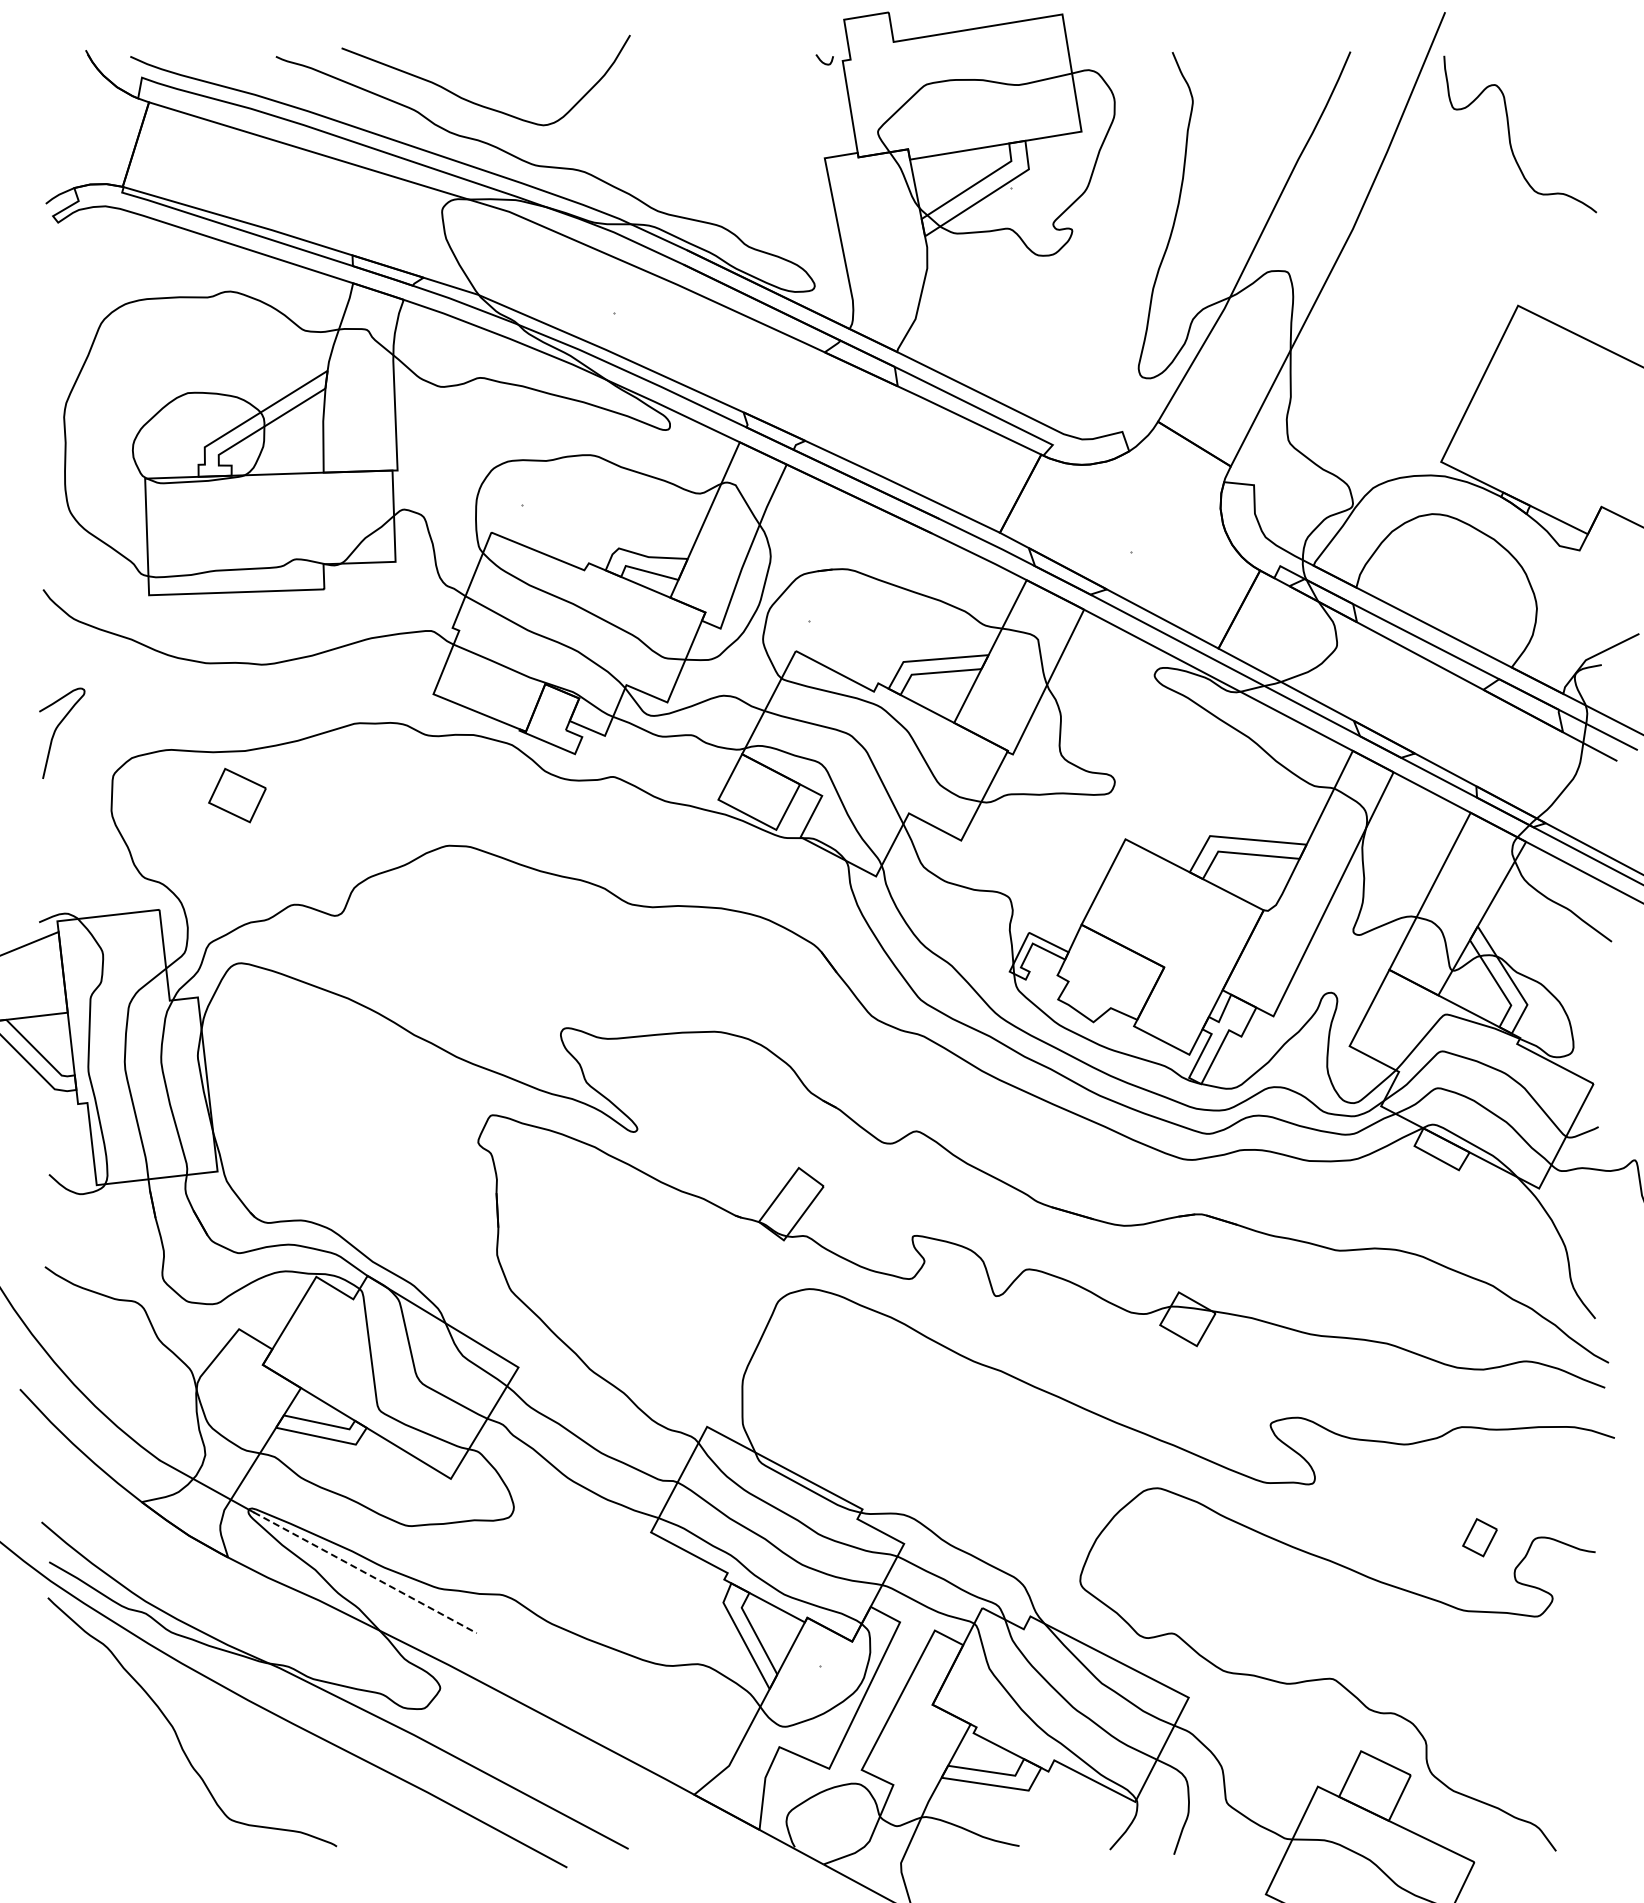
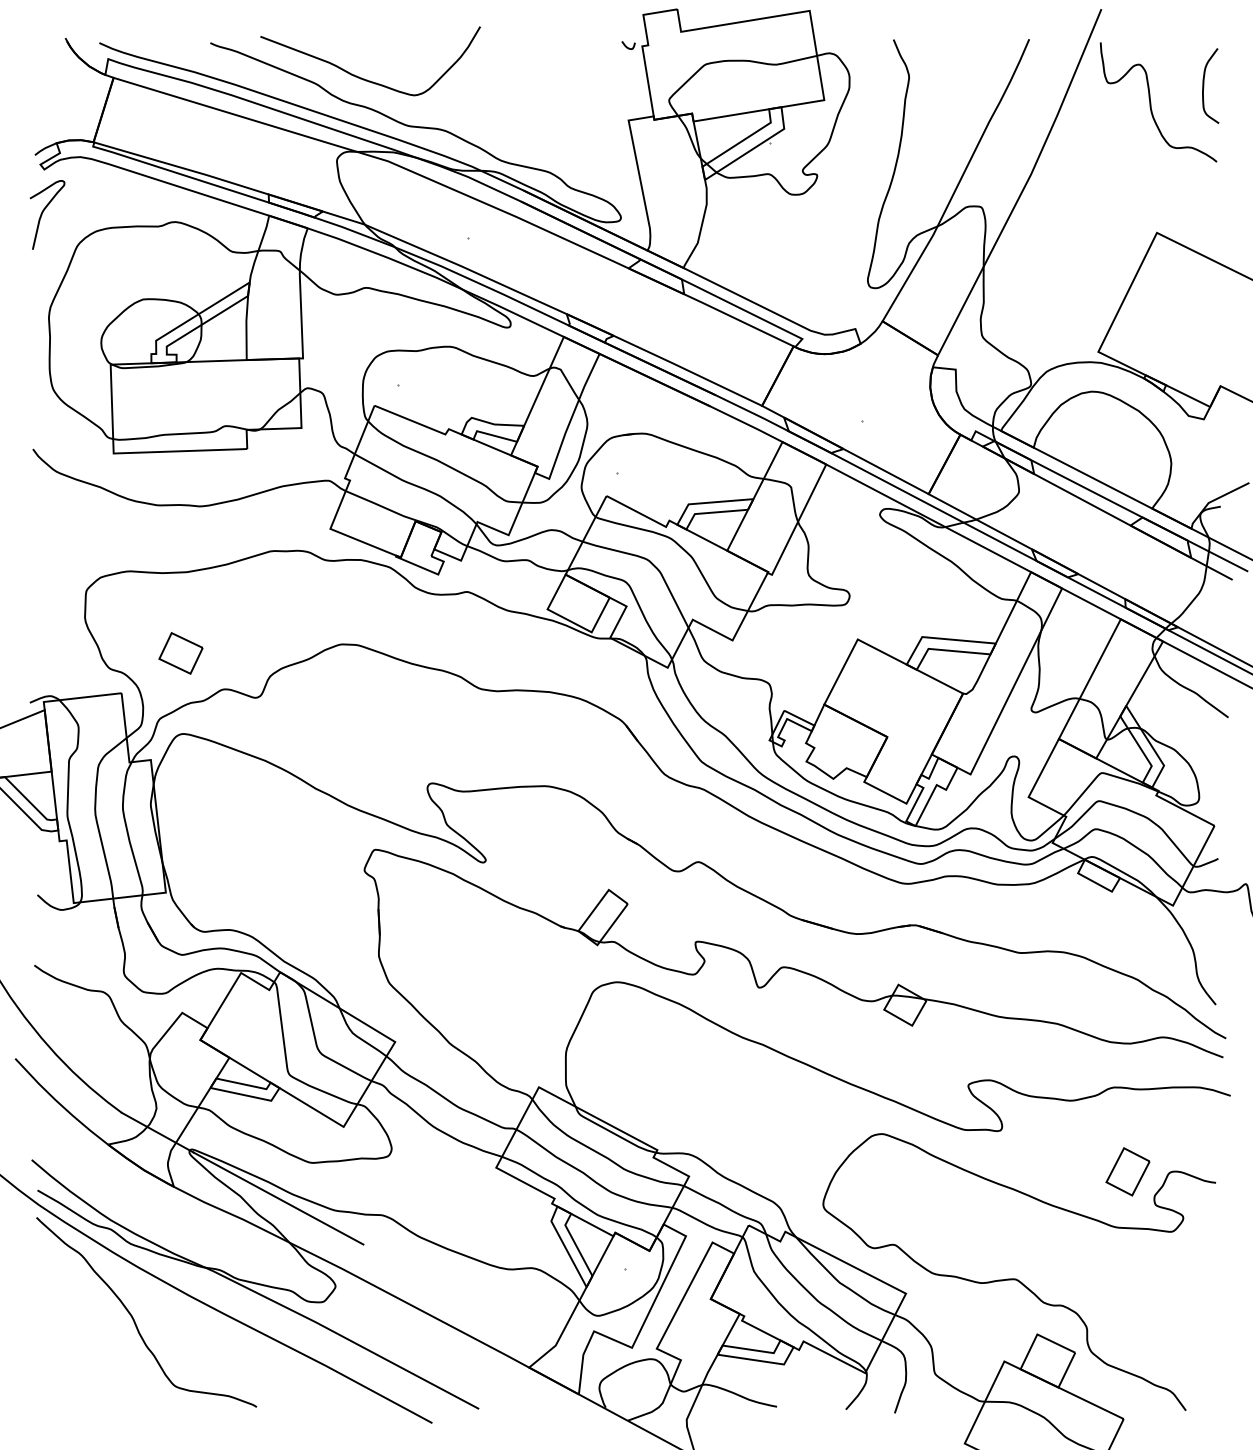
curve: (1579, 112) -> (1203, 85), added
curve: (56, 730) -> (43, 212), moved
part: (237, 795) -> (181, 653), moved
part: (1479, 1537) -> (1127, 1171), size x1.67
line: (365, 1572) -> (278, 1198), dashed -> solid

